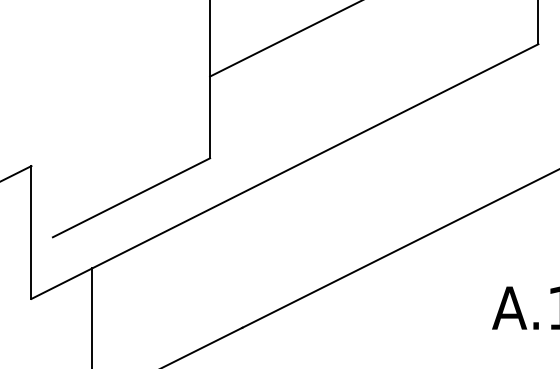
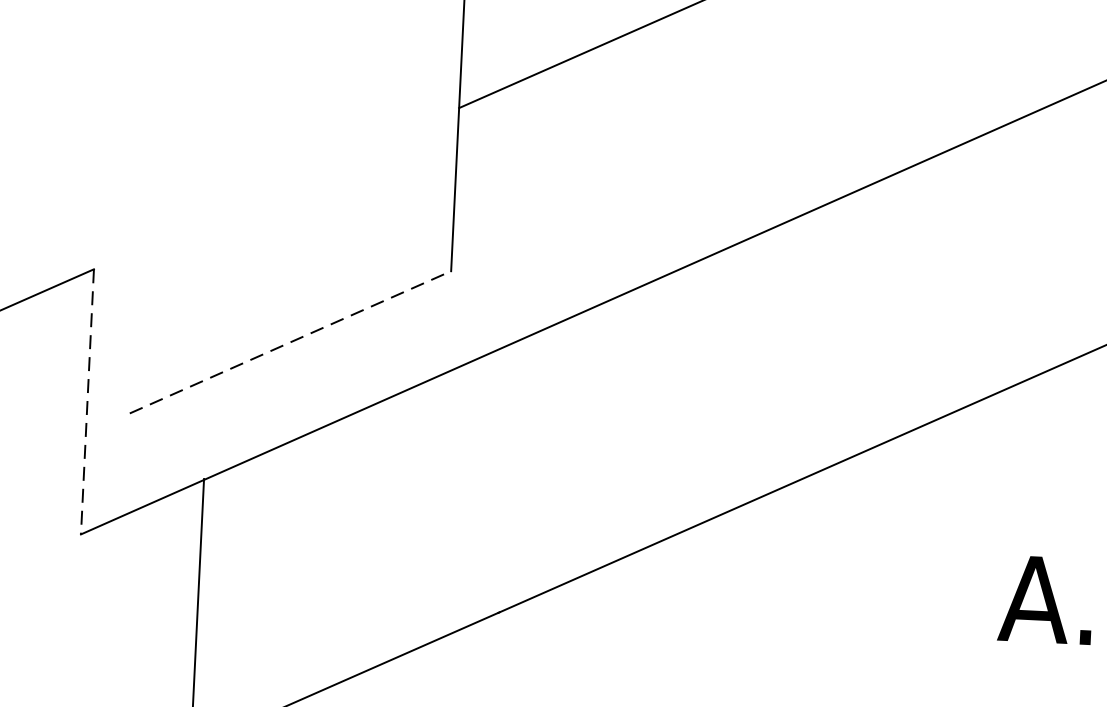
line: (131, 197) -> (290, 341), solid -> dashed
line: (31, 233) -> (87, 403), solid -> dashed

